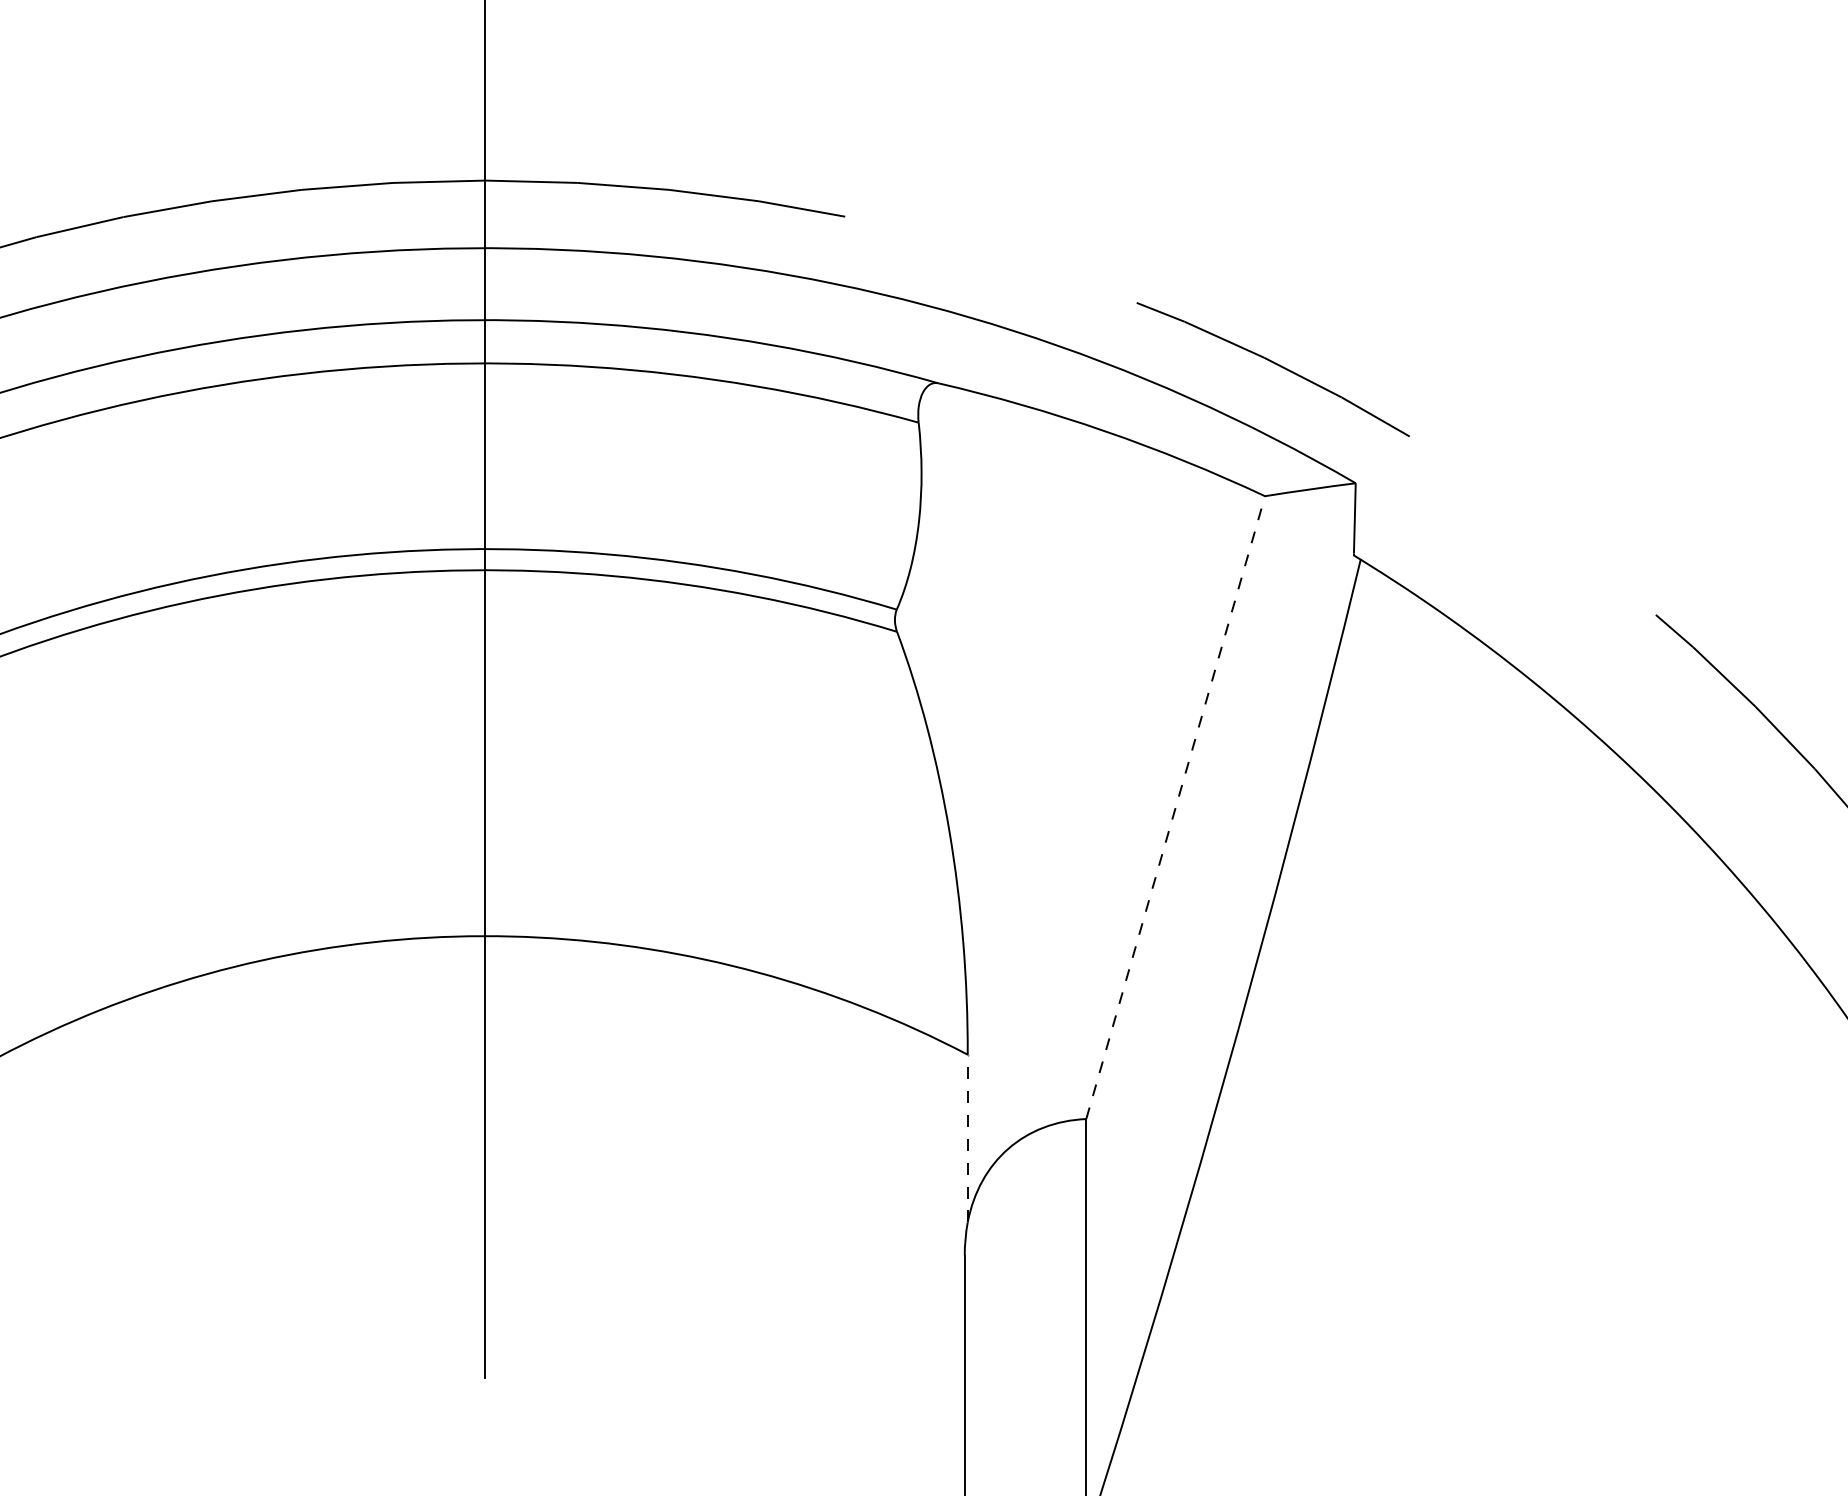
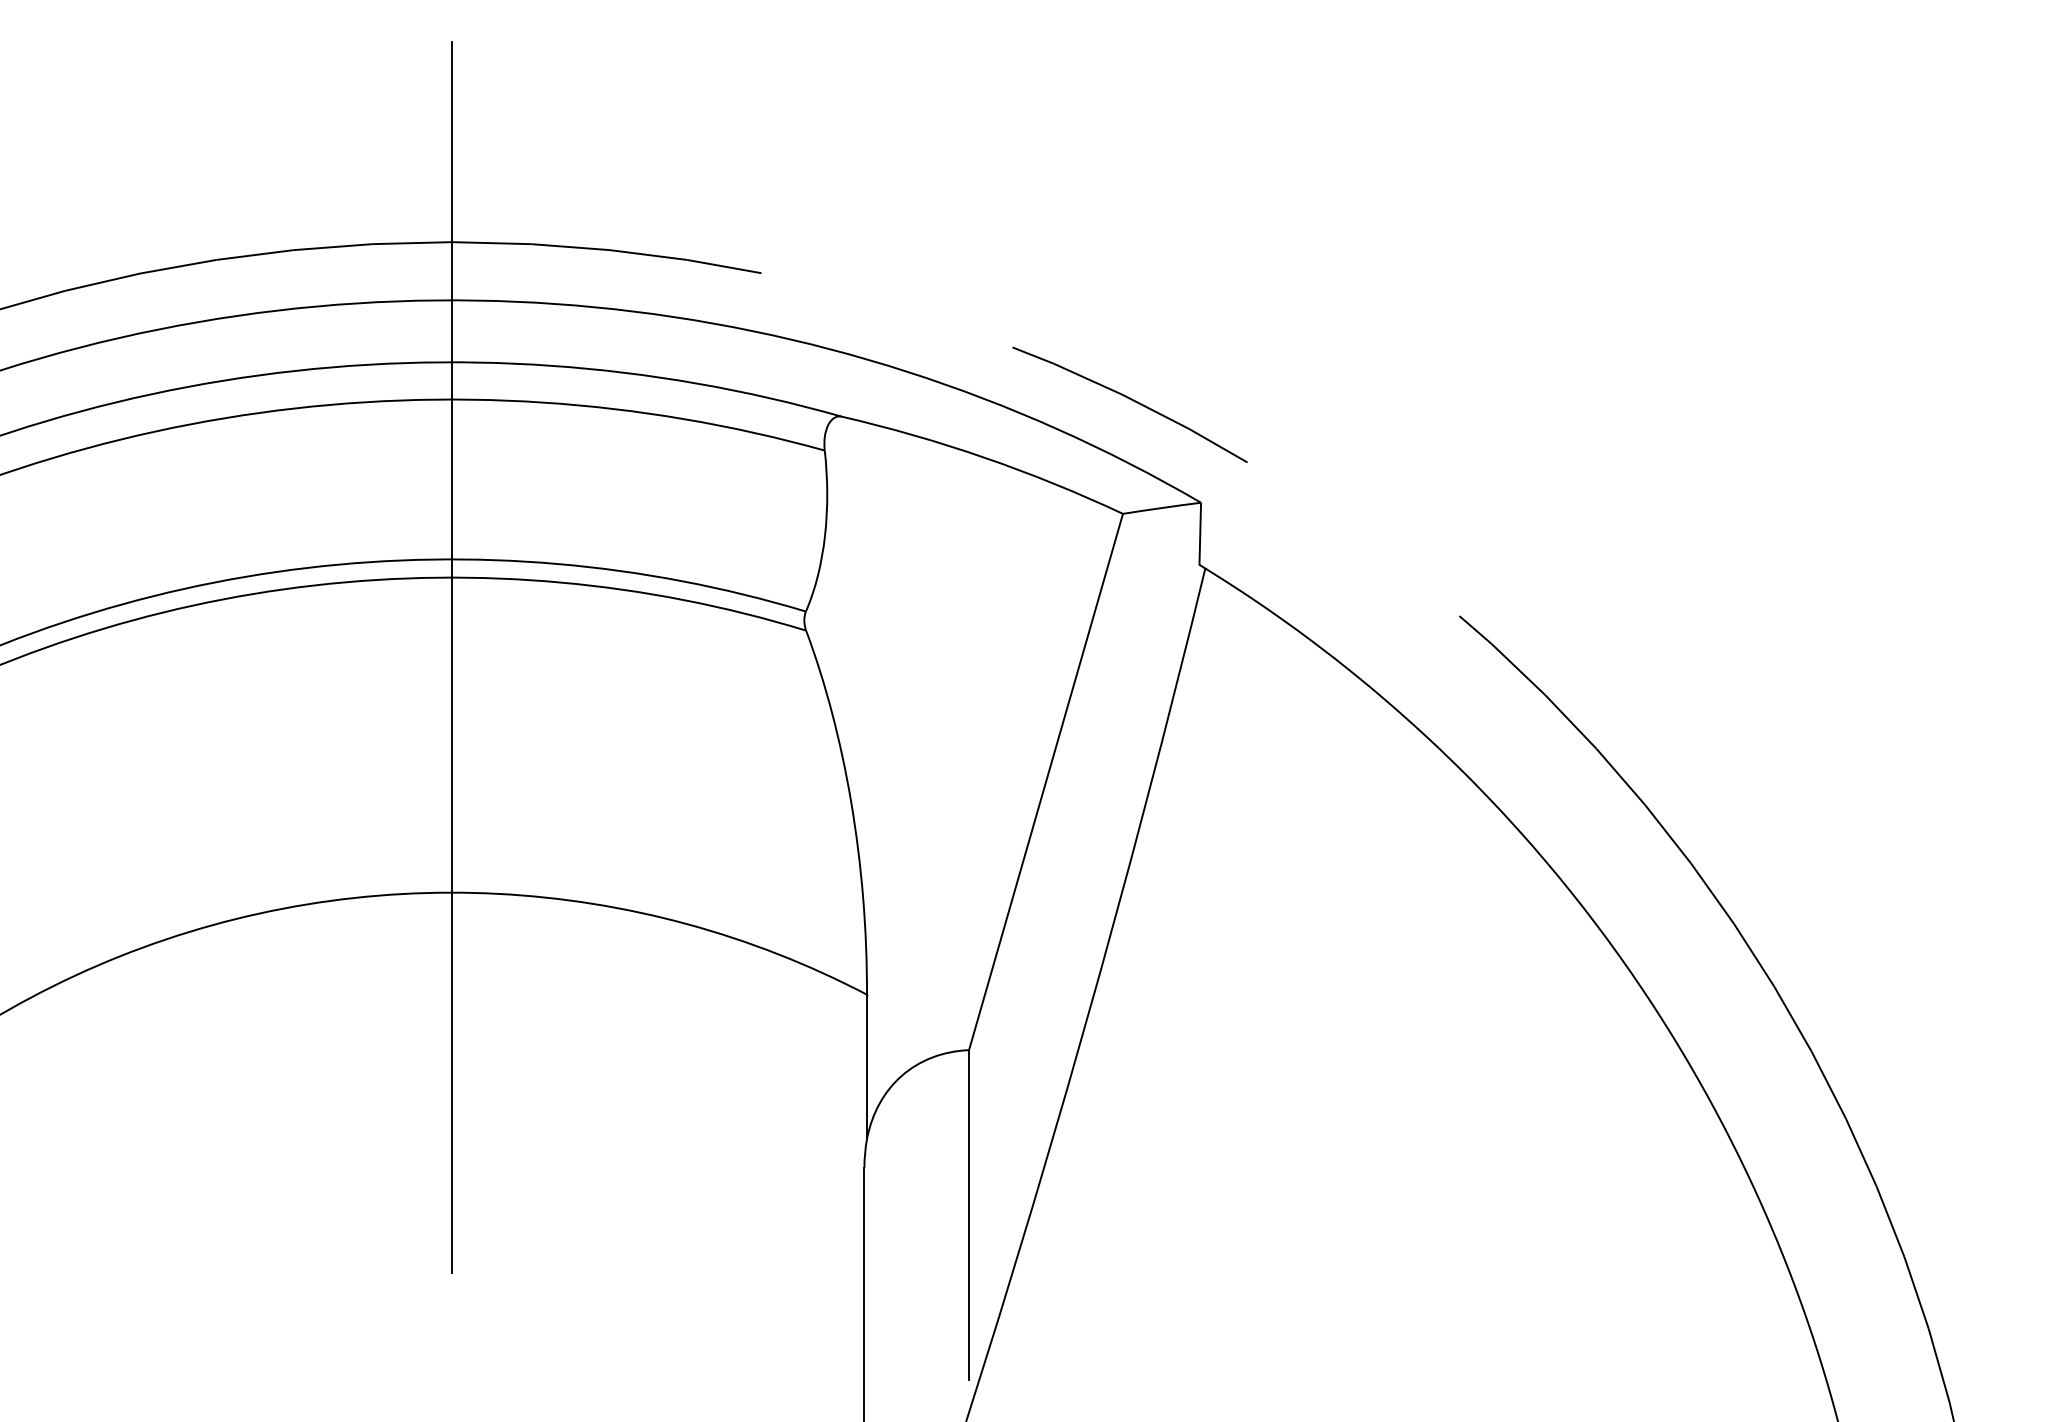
line: (1176, 808) -> (1046, 782), dashed -> solid
line: (968, 1138) -> (867, 1066), dashed -> solid

